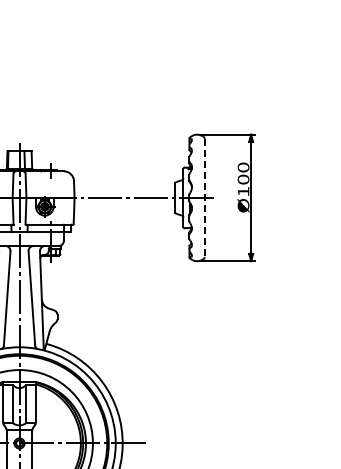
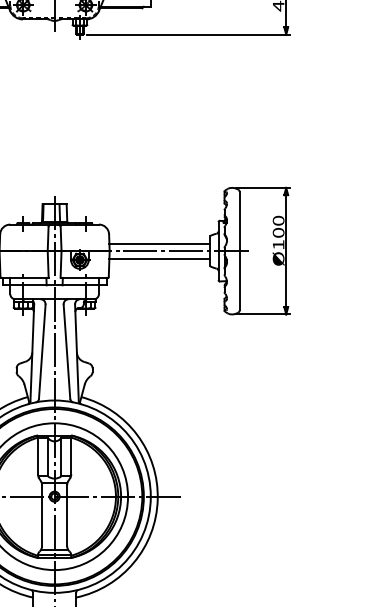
line: (124, 190) -> (159, 243), added
line: (204, 198) -> (239, 251), dashed -> solid
line: (124, 205) -> (159, 258), added

